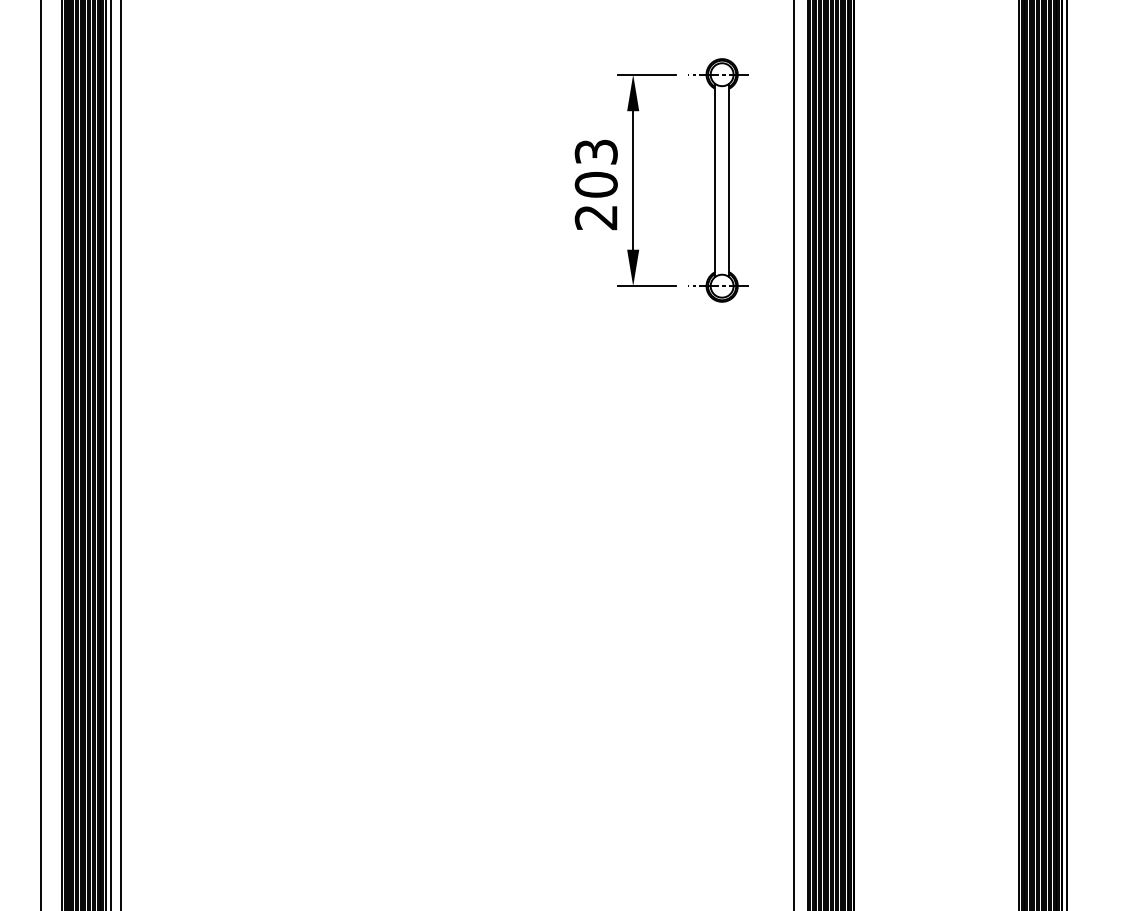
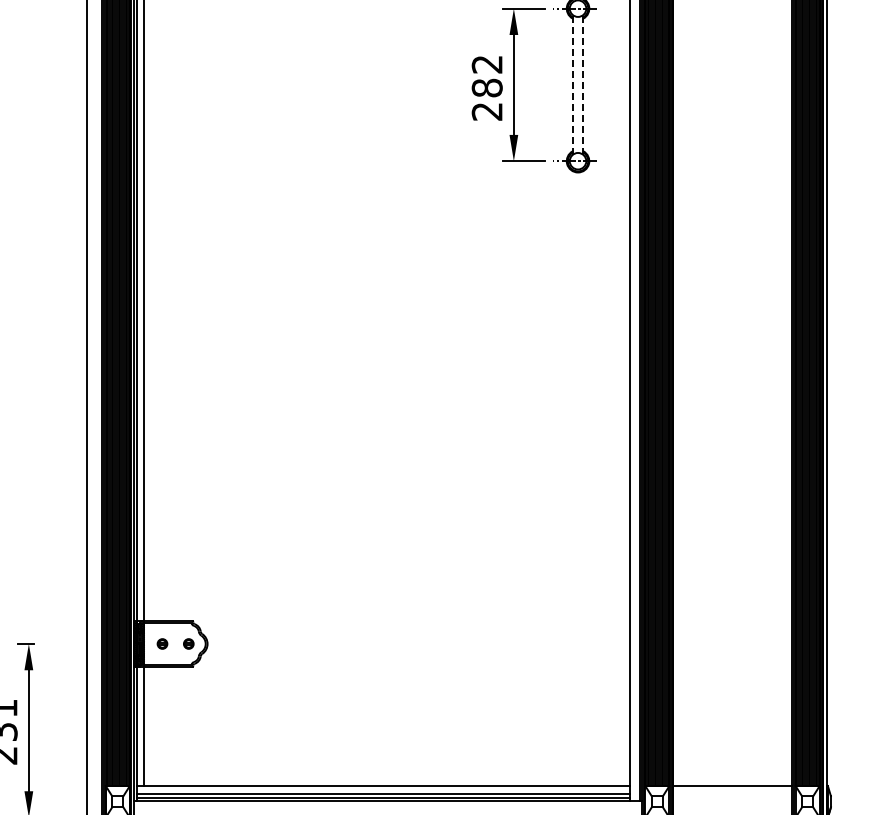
text: (596, 168) -> (487, 76), 203 -> 282
line: (714, 179) -> (572, 84), solid -> dashed
line: (729, 179) -> (583, 84), solid -> dashed

